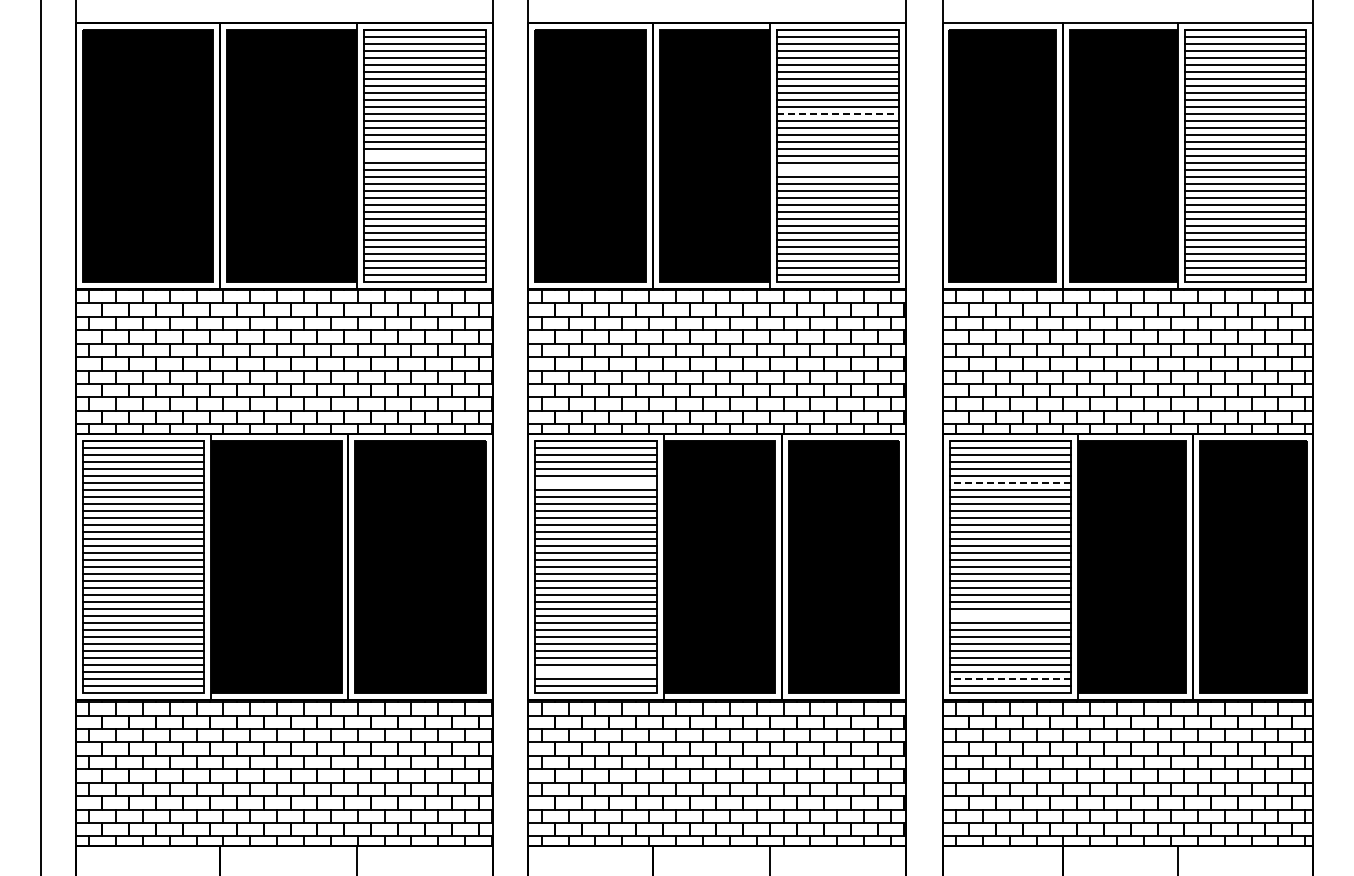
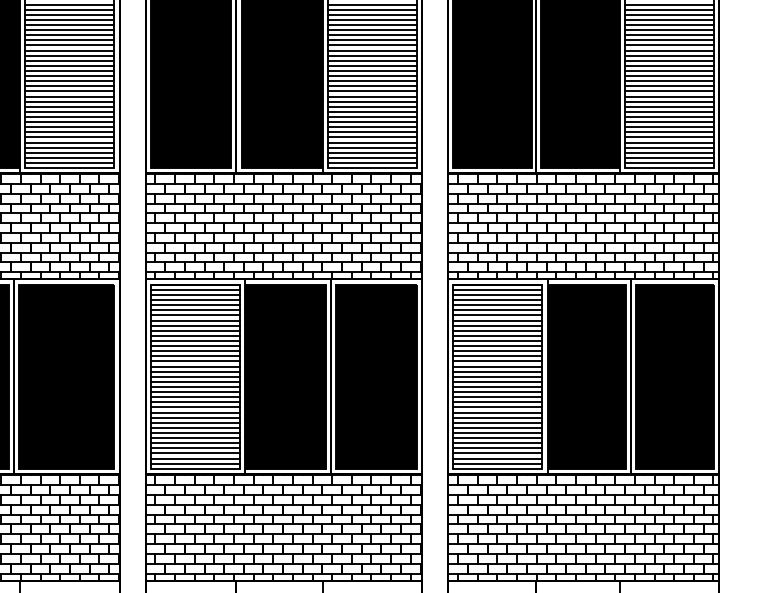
line: (838, 113) -> (372, 45), dashed -> solid
line: (424, 155) -> (69, 75), added
line: (838, 169) -> (372, 86), added
line: (596, 483) -> (195, 315), added
line: (1010, 483) -> (498, 315), dashed -> solid
line: (1010, 616) -> (498, 412), added
line: (596, 672) -> (195, 453), added
line: (1010, 679) -> (498, 458), dashed -> solid

